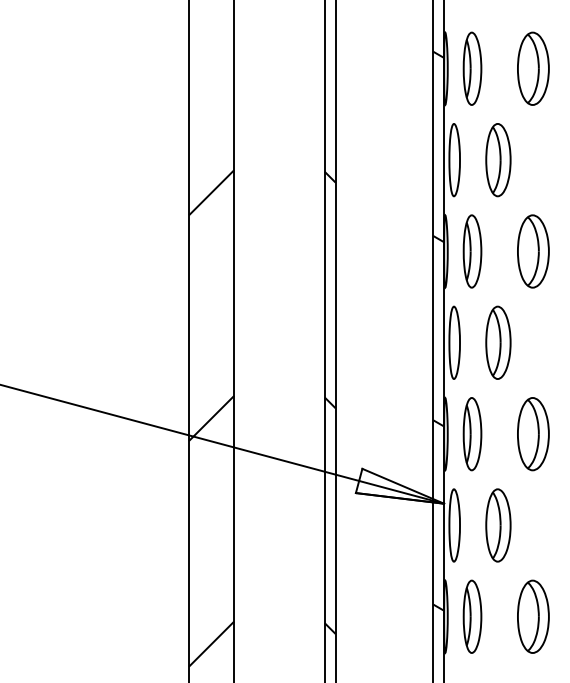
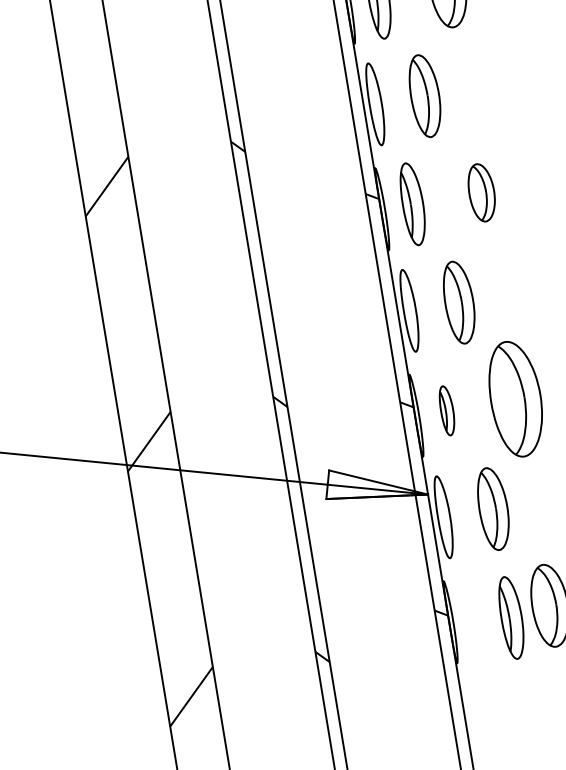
part: (533, 251) -> (481, 192), size x0.7
part: (472, 434) -> (447, 411), size x0.6
part: (533, 434) -> (516, 399), size x1.4
part: (472, 616) -> (511, 617), moved

